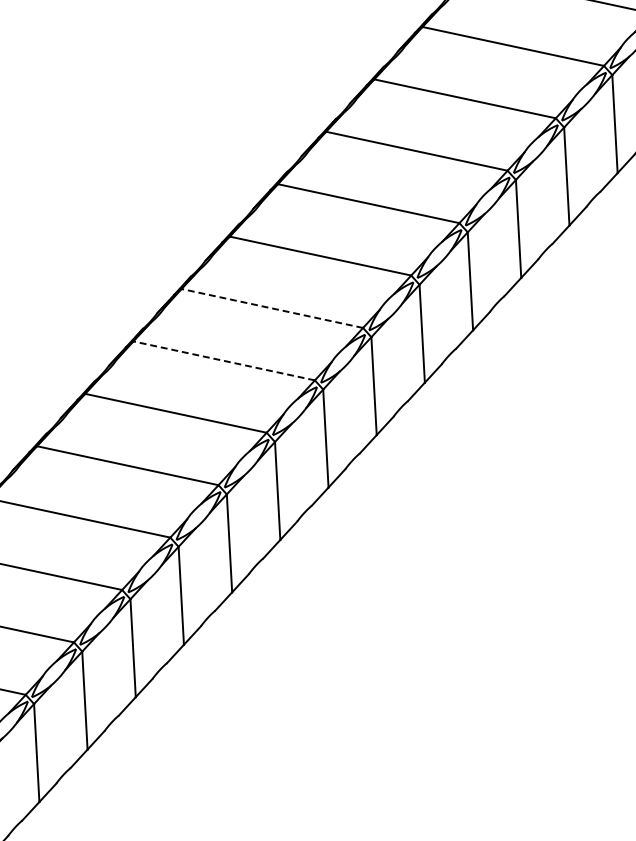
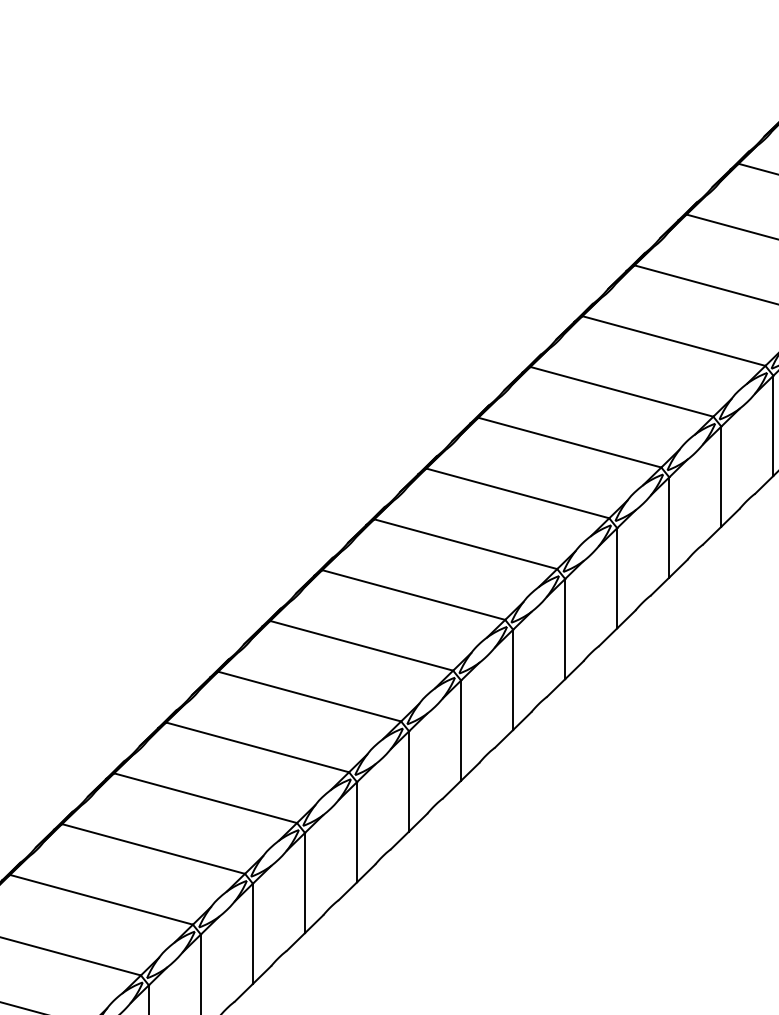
line: (272, 308) -> (465, 544), dashed -> solid
line: (223, 361) -> (413, 595), dashed -> solid

